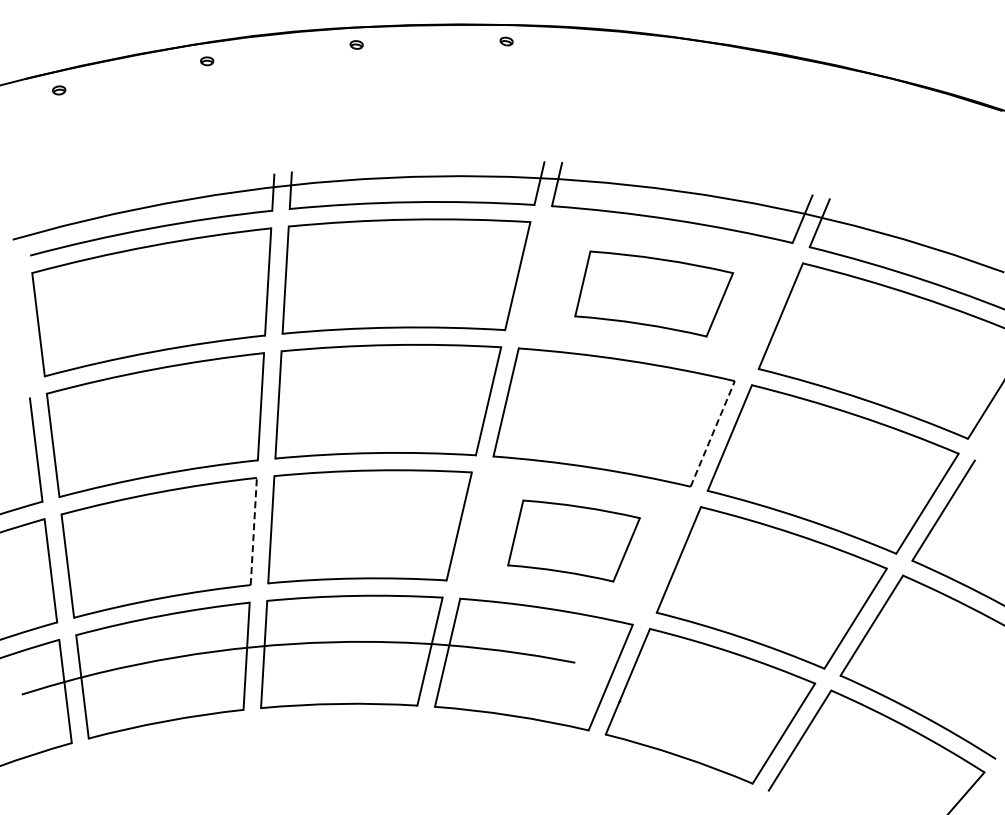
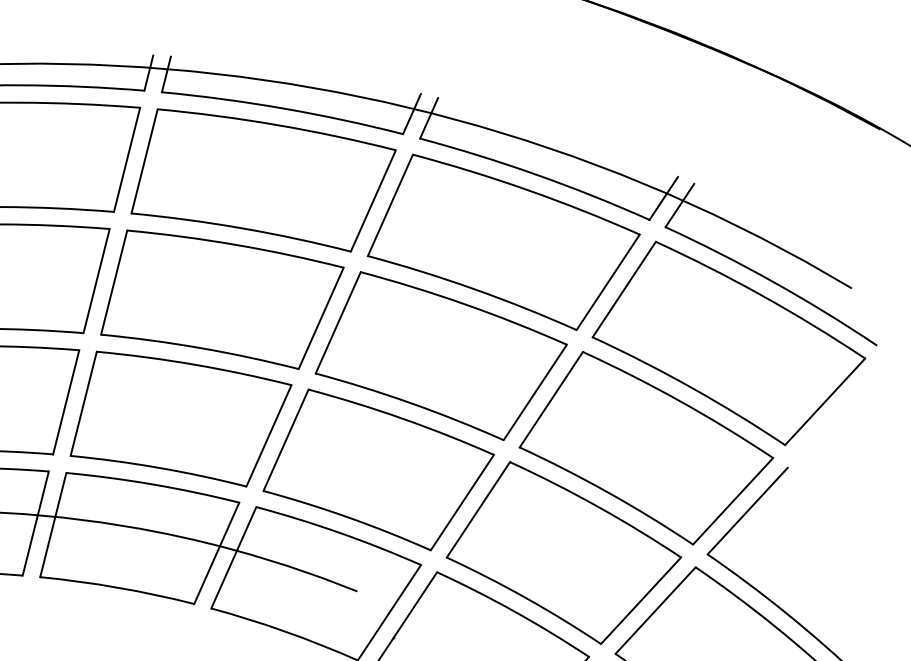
part: (653, 293) -> (503, 243), size x1.67
line: (712, 433) -> (535, 391), dashed -> solid
line: (253, 531) -> (65, 402), dashed -> solid
part: (573, 540) -> (378, 471), size x1.67

